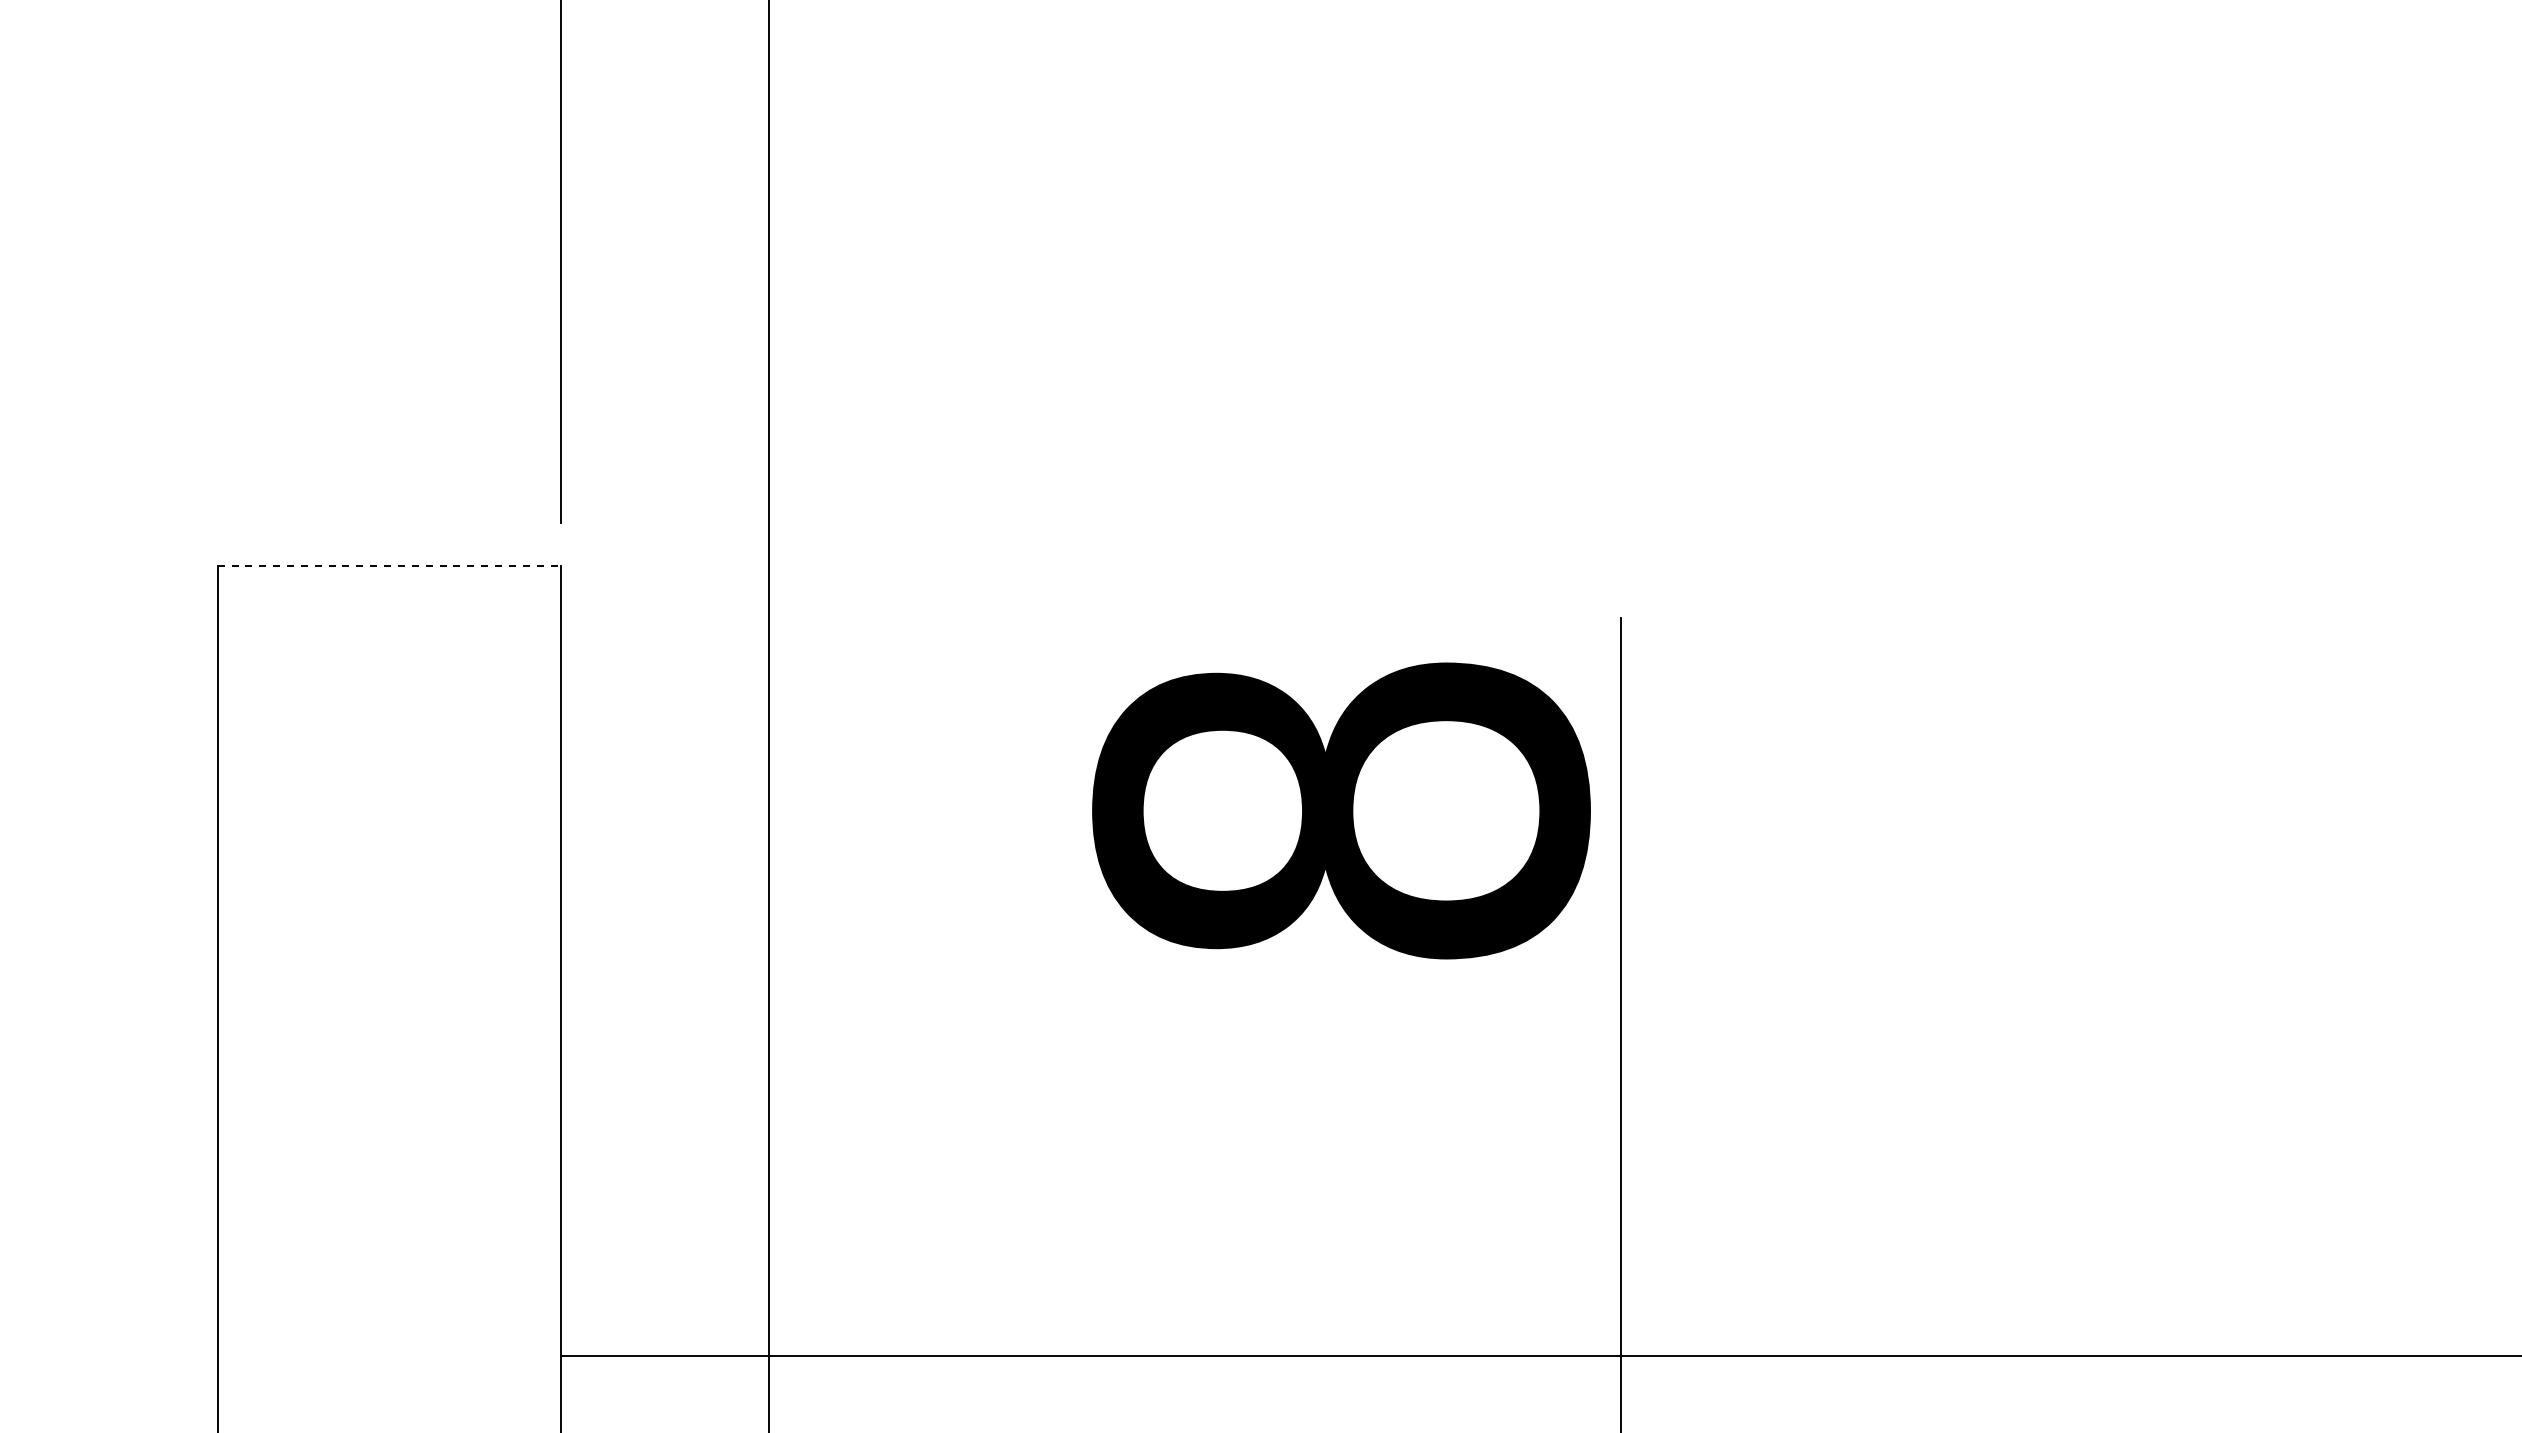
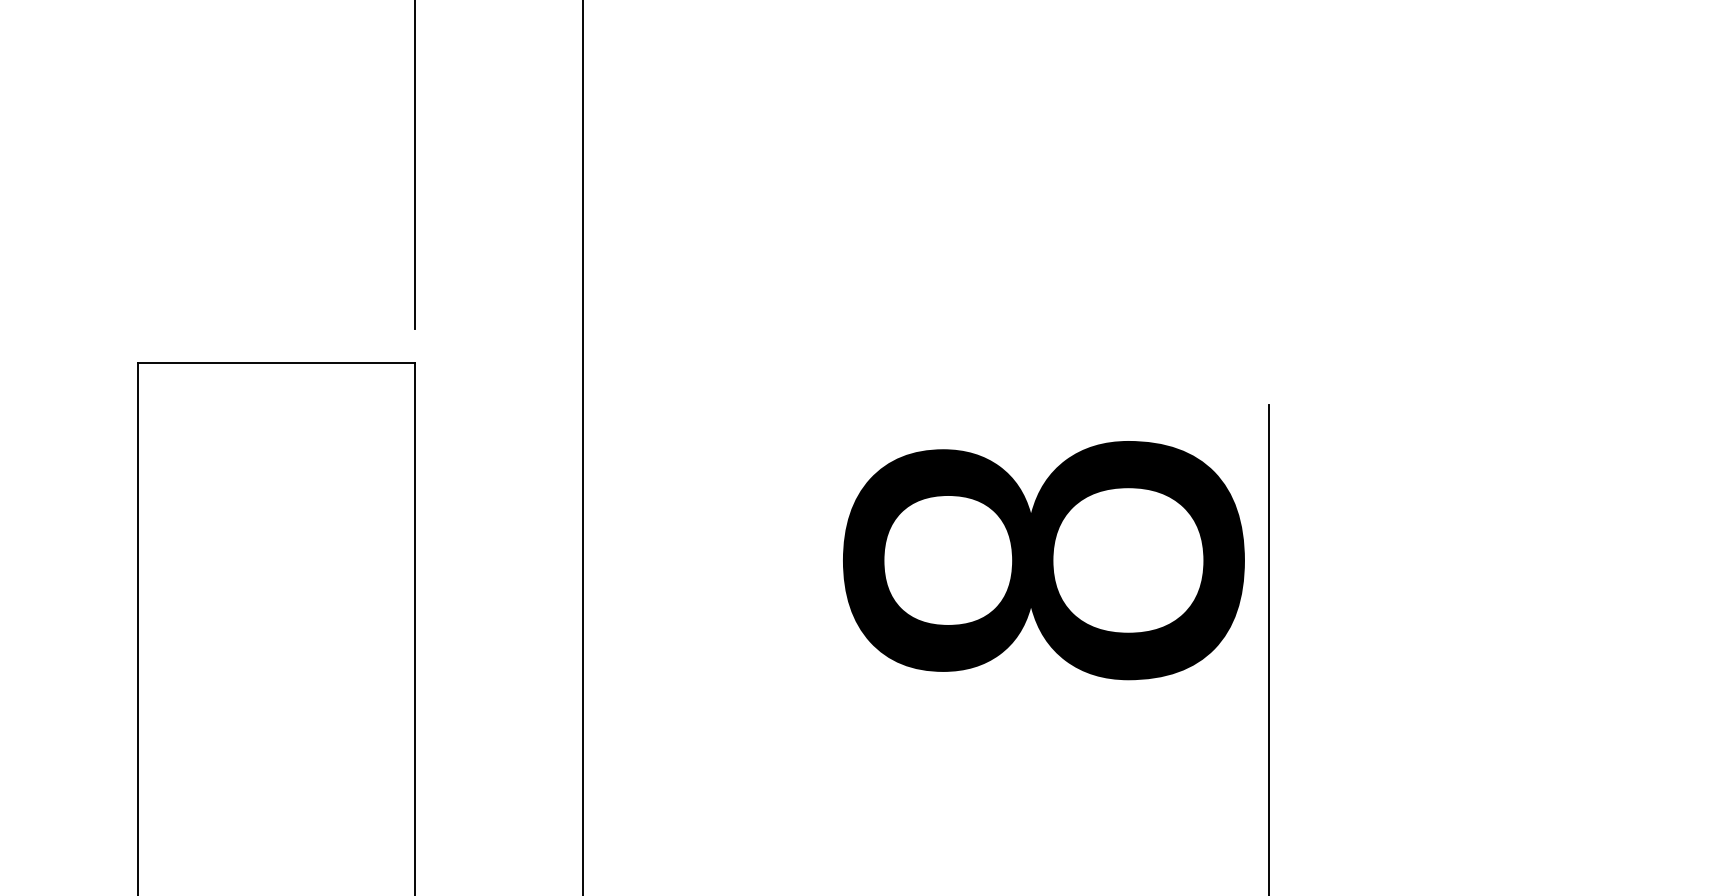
line: (389, 565) -> (276, 362), dashed -> solid

